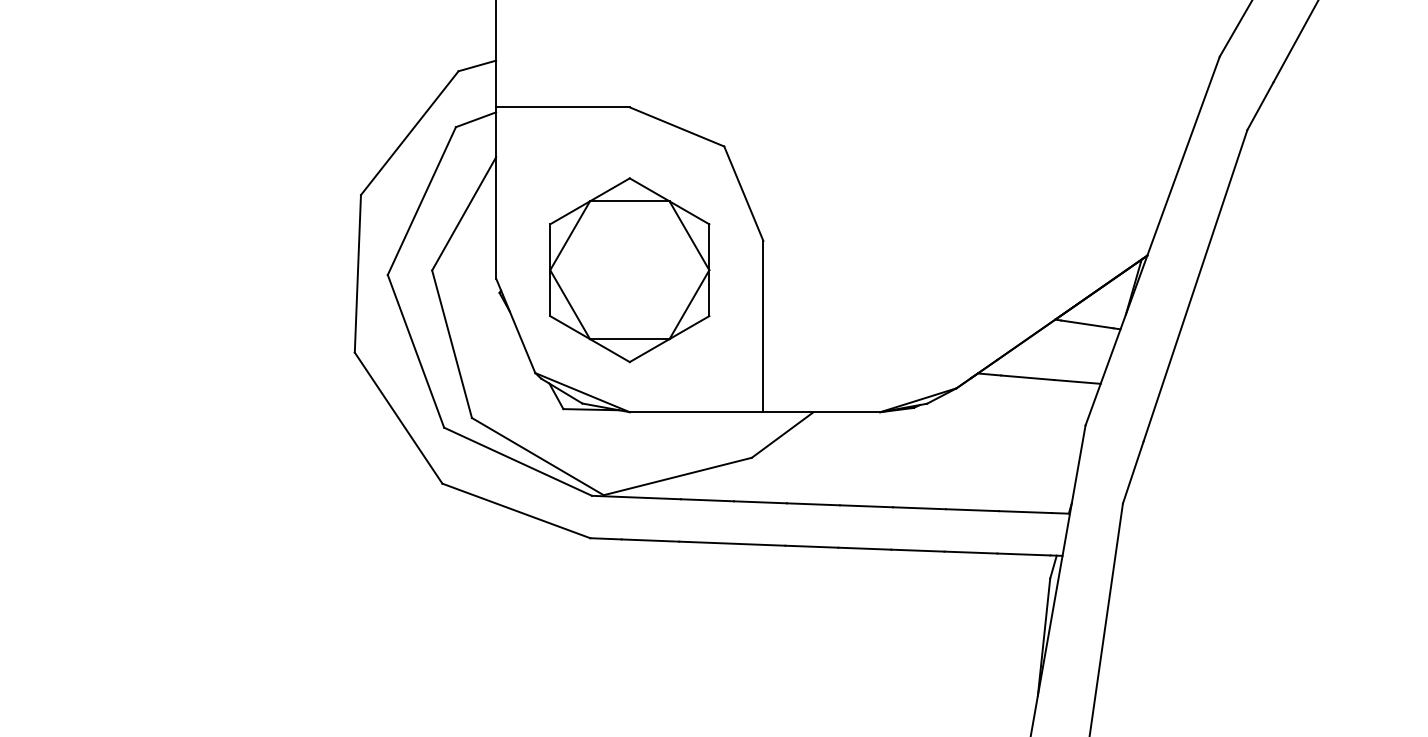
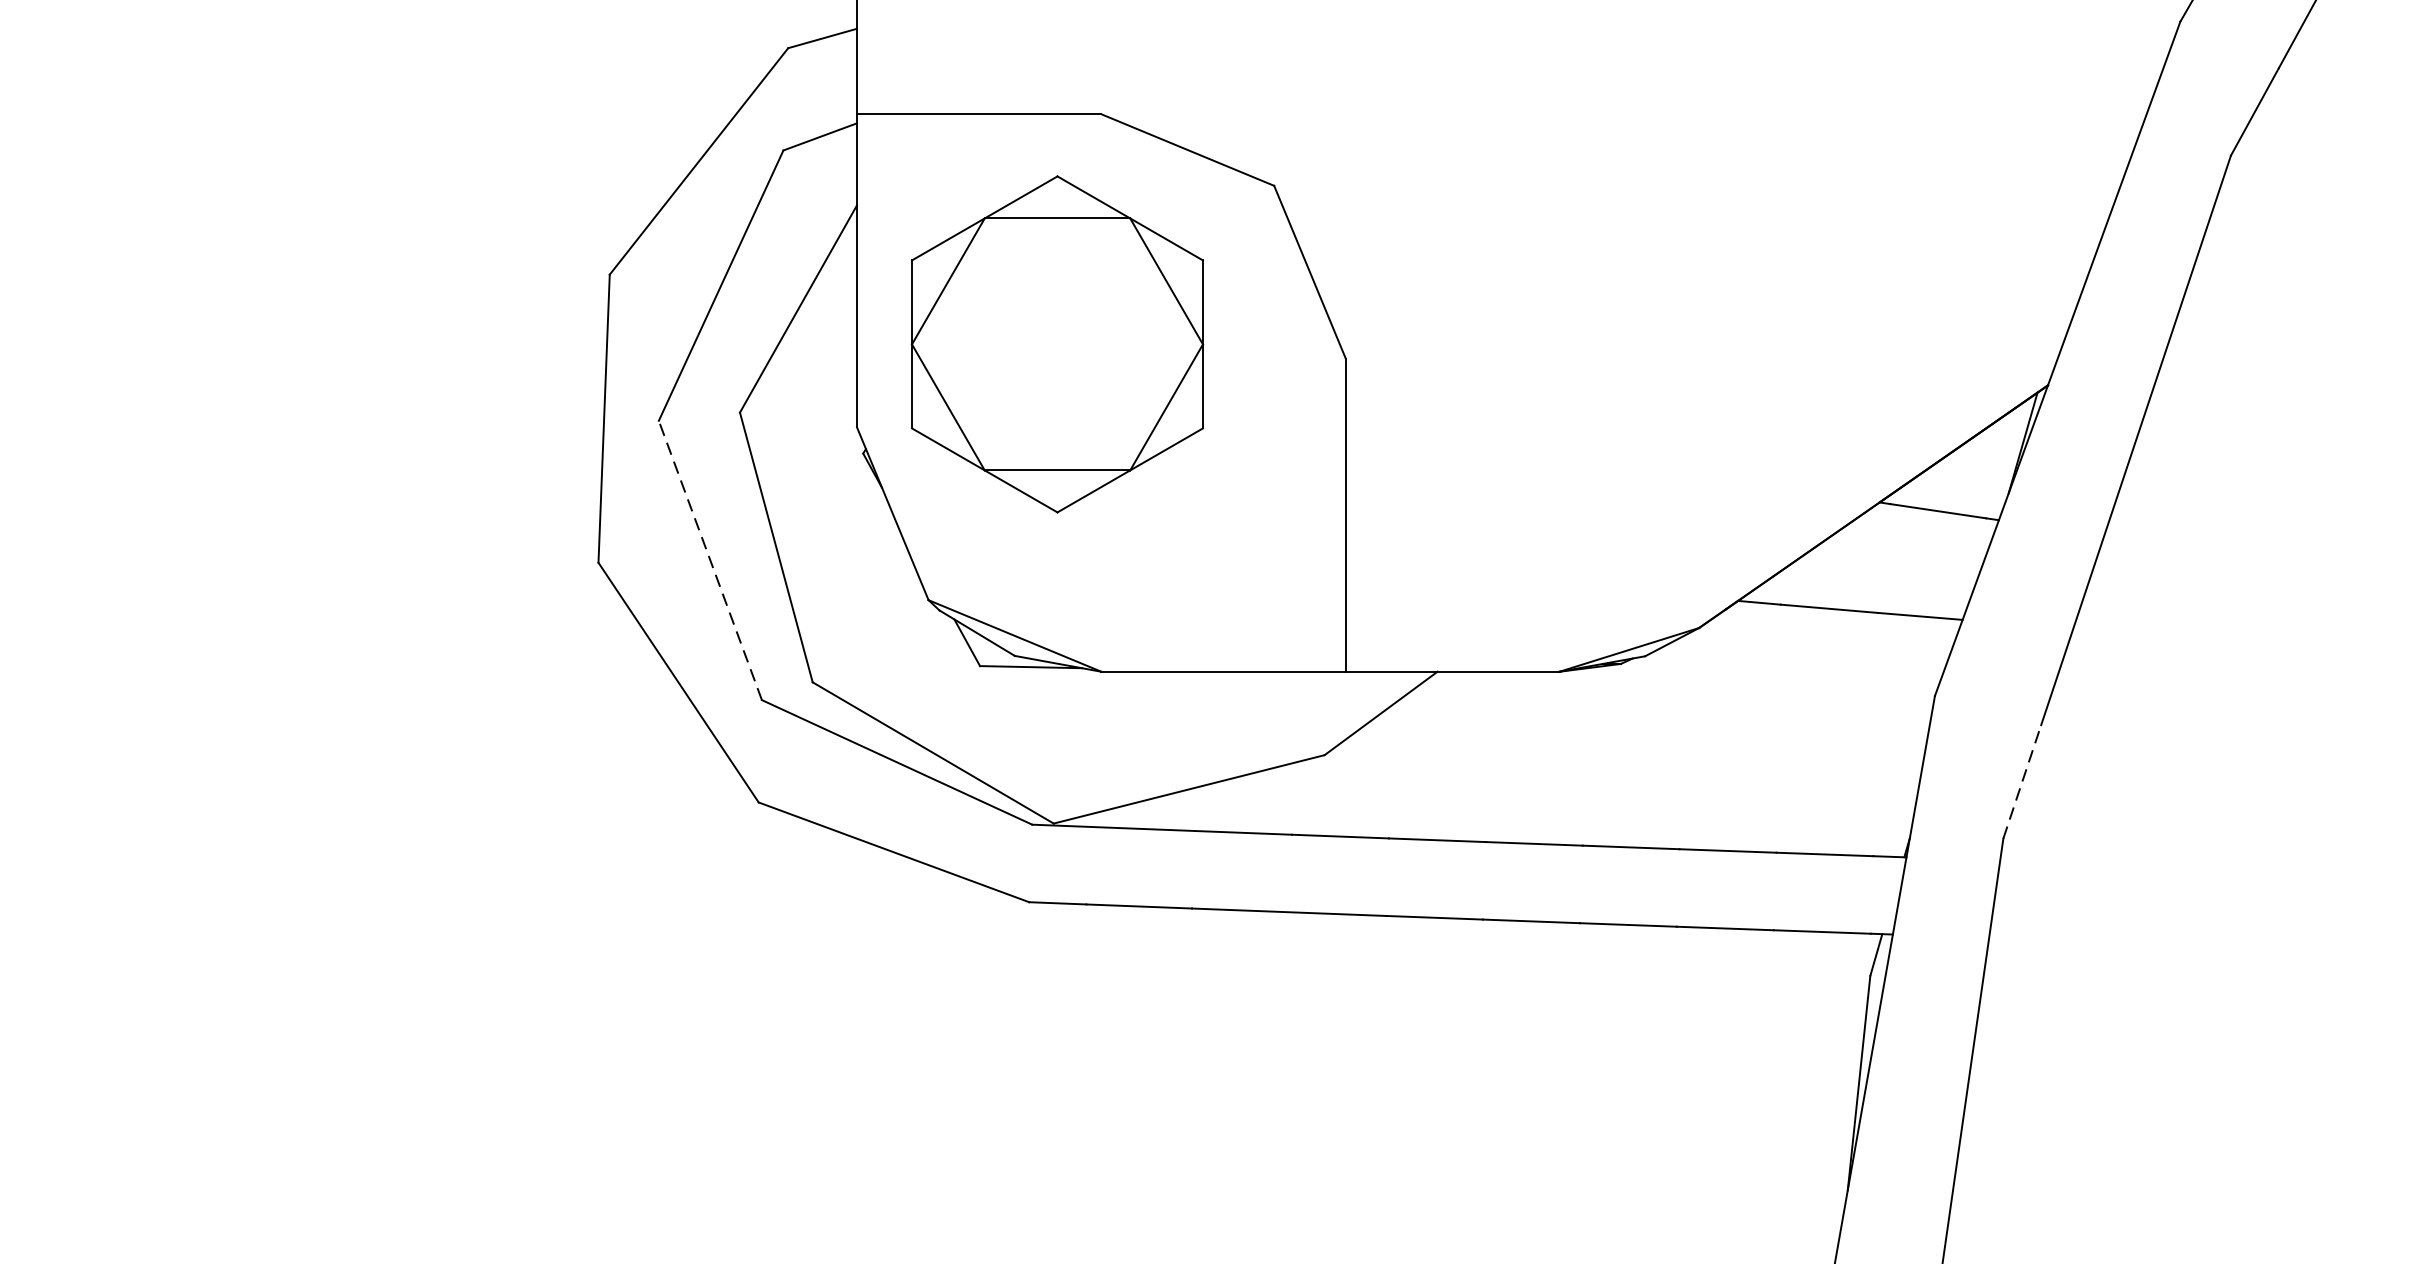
part: (629, 270) -> (1056, 344), moved
line: (415, 350) -> (709, 558), solid -> dashed
line: (1133, 472) -> (2022, 782), solid -> dashed

